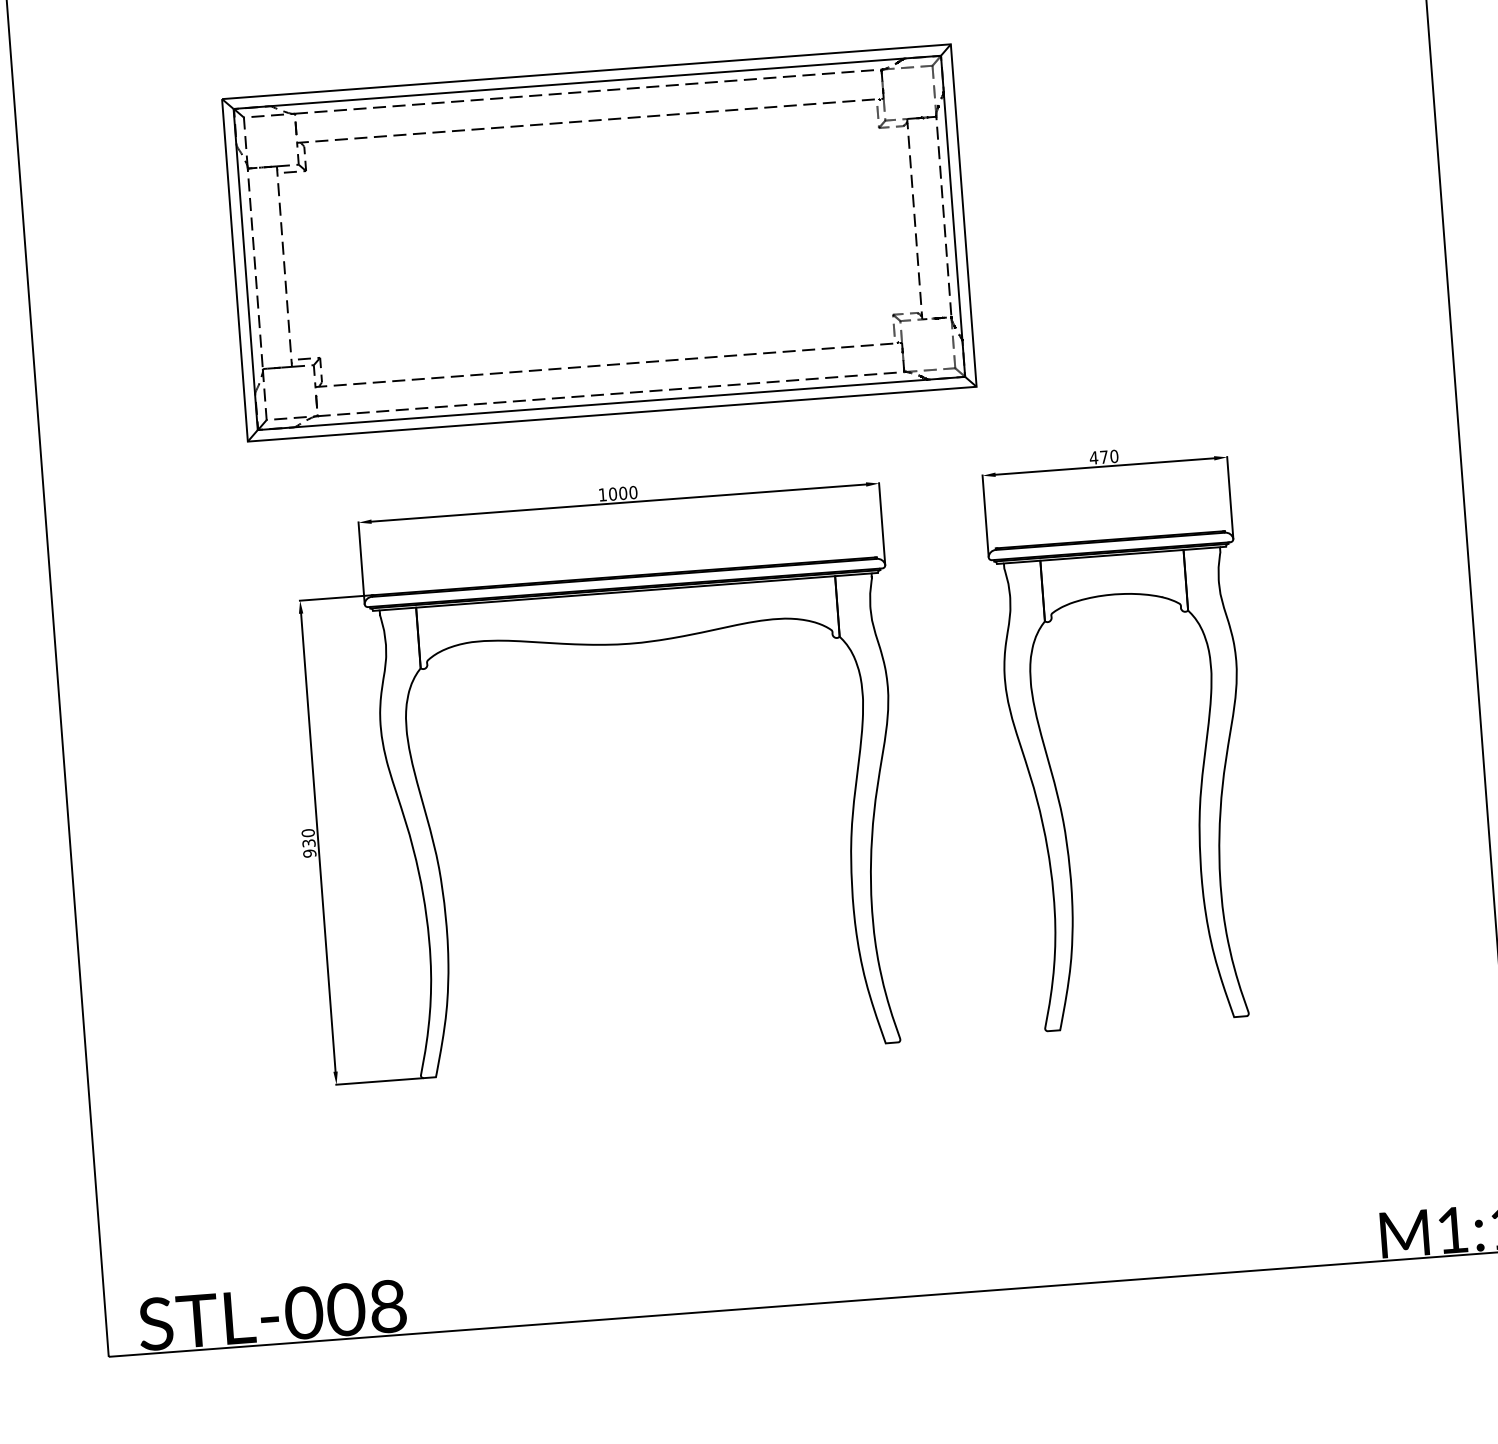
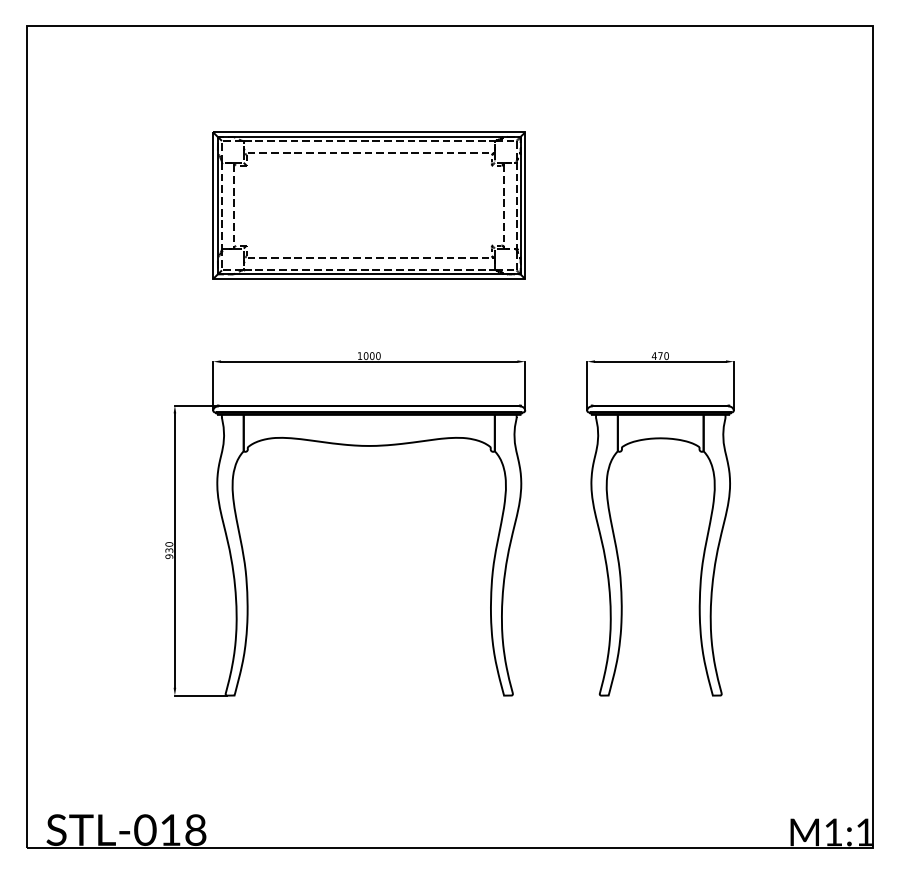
part: (598, 242) -> (368, 205), size x0.71
text: (345, 1308) -> (170, 829), STL-008 -> STL-018

